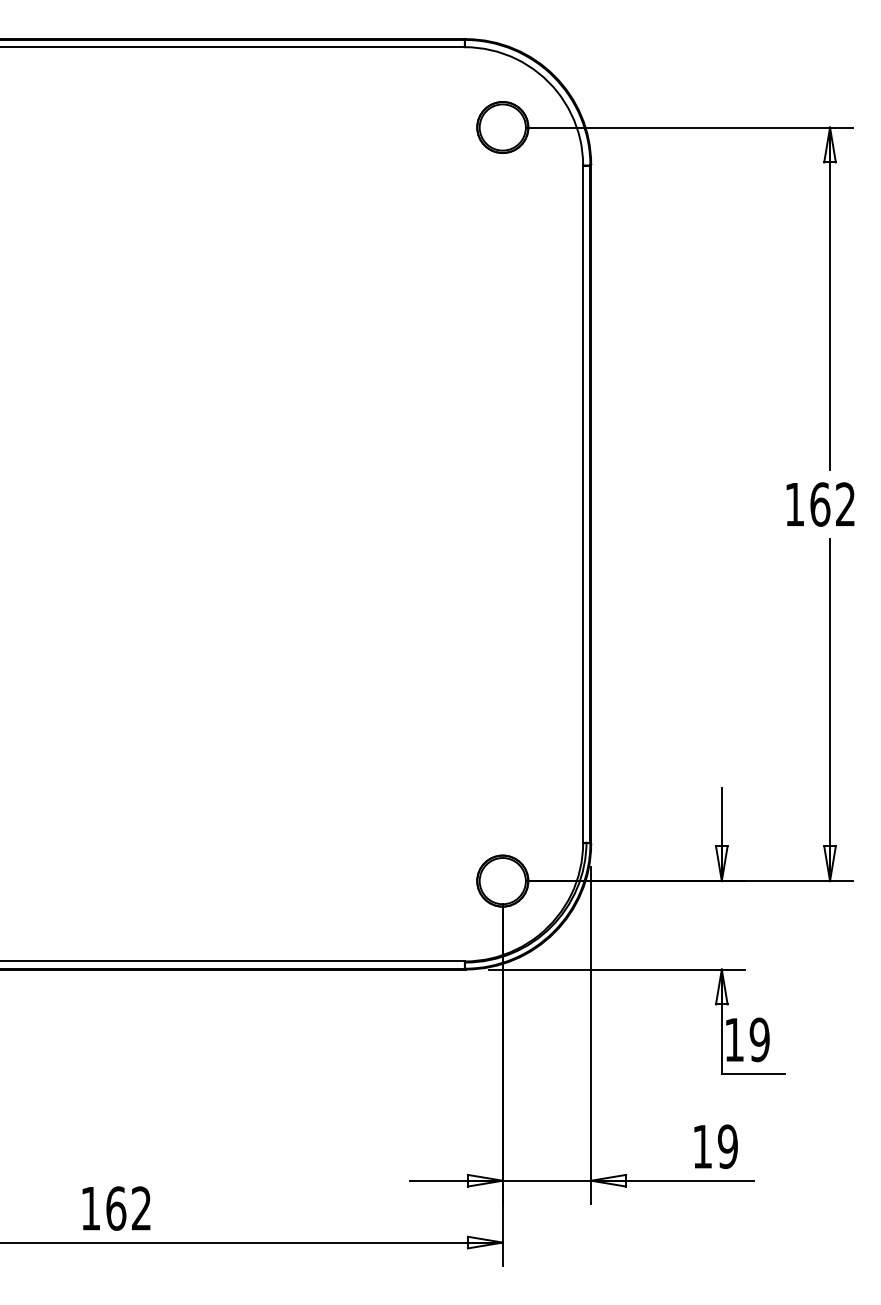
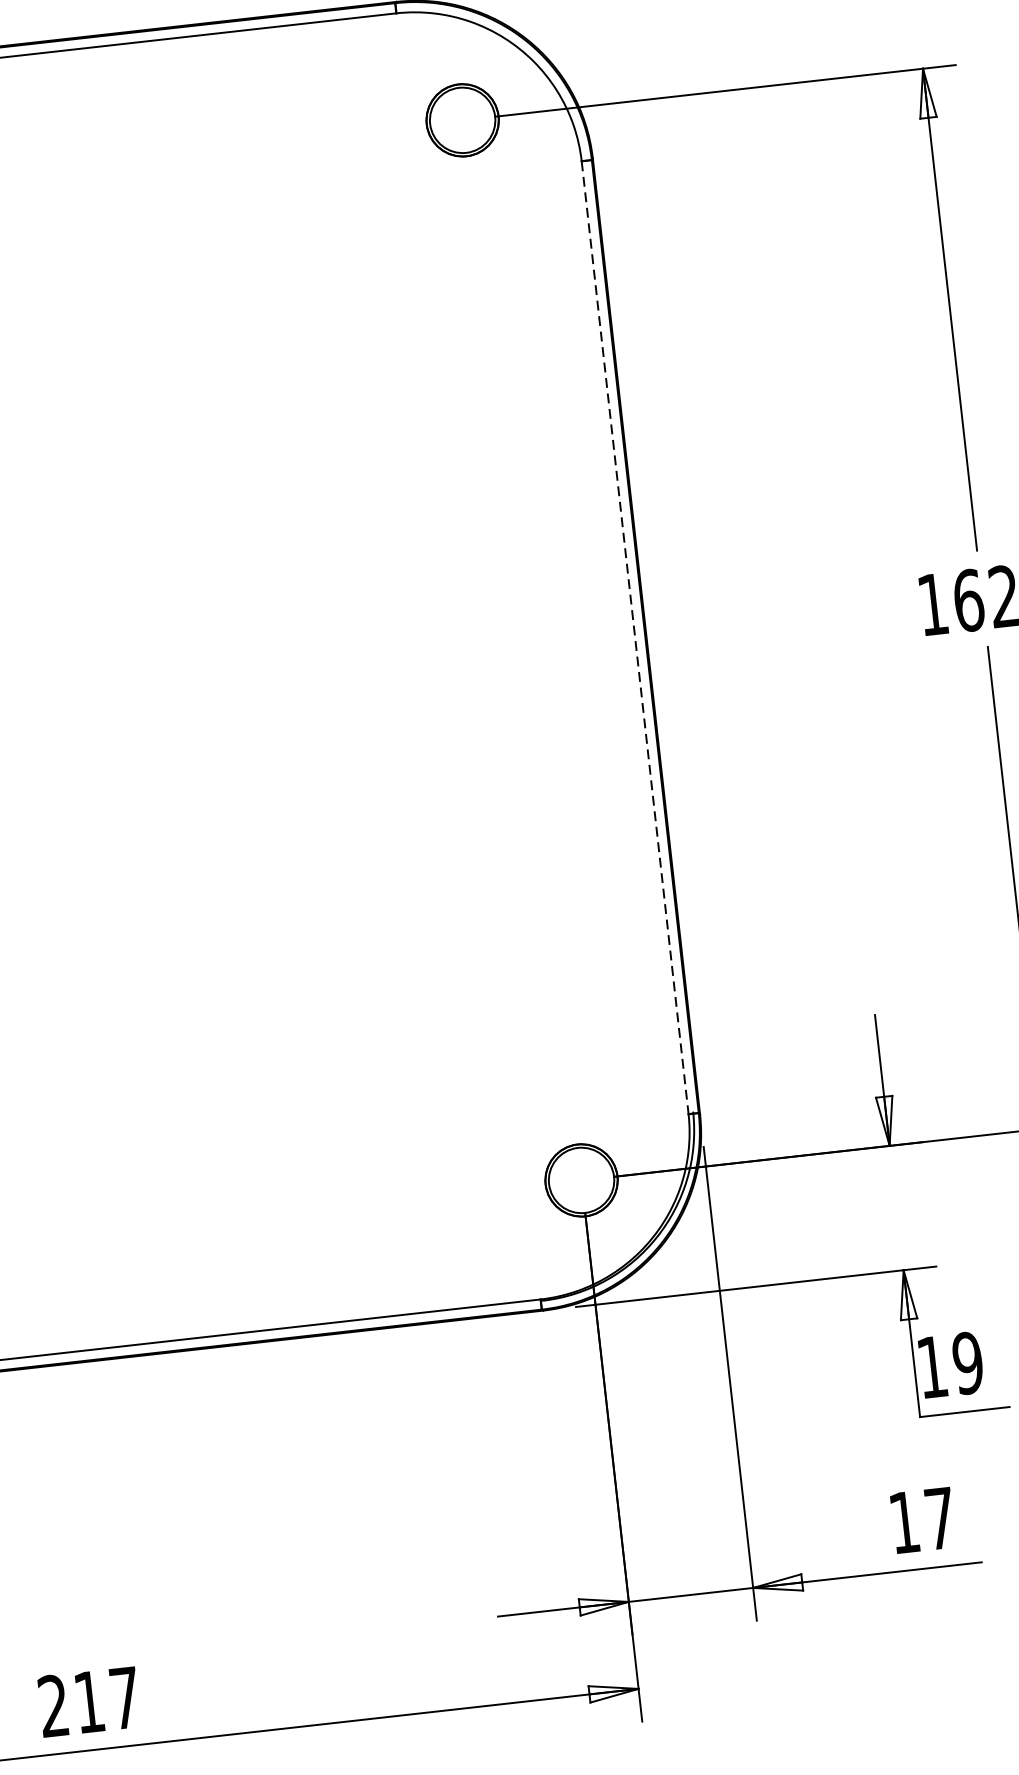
line: (583, 504) -> (635, 637), solid -> dashed
text: (727, 1146) -> (939, 1518), 19 -> 17
text: (115, 1208) -> (88, 1702), 162 -> 217

